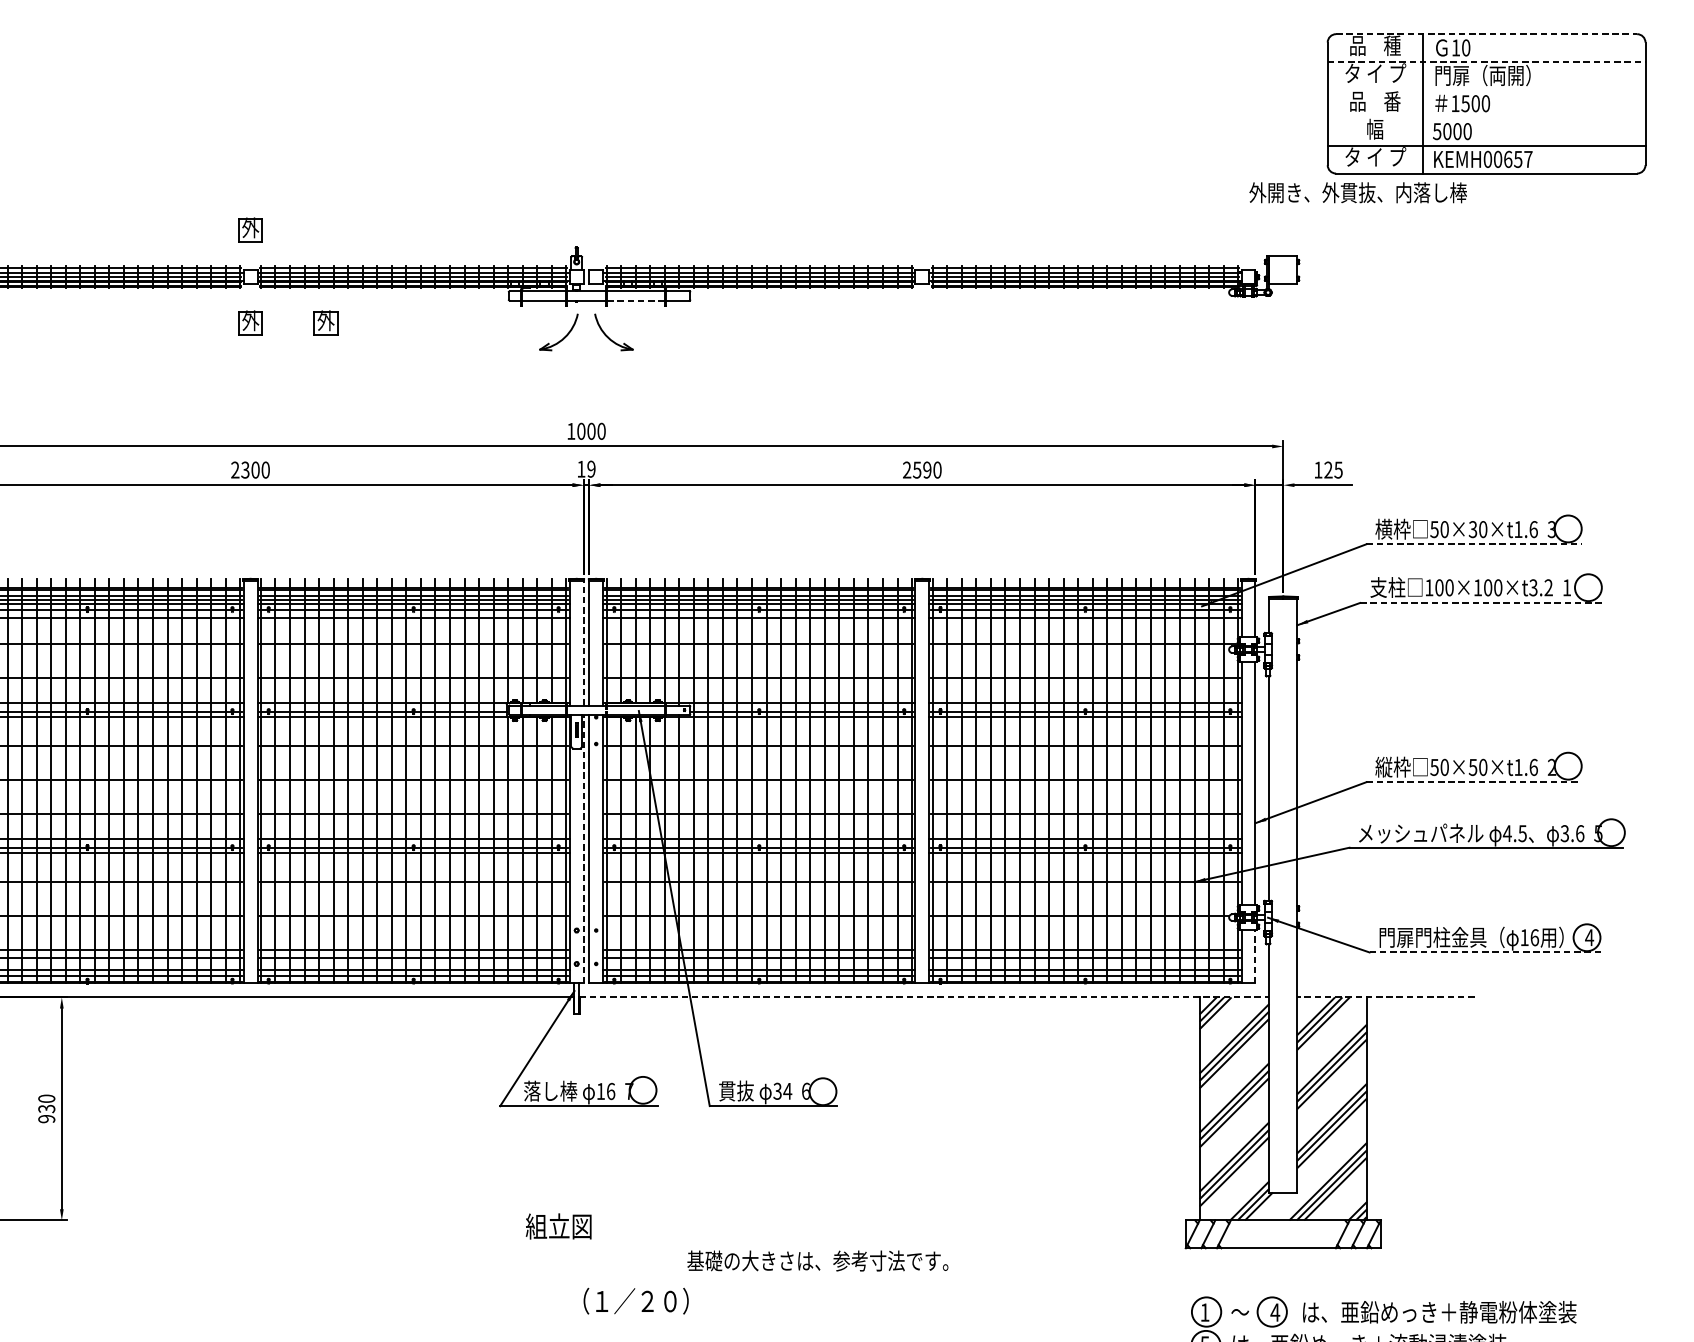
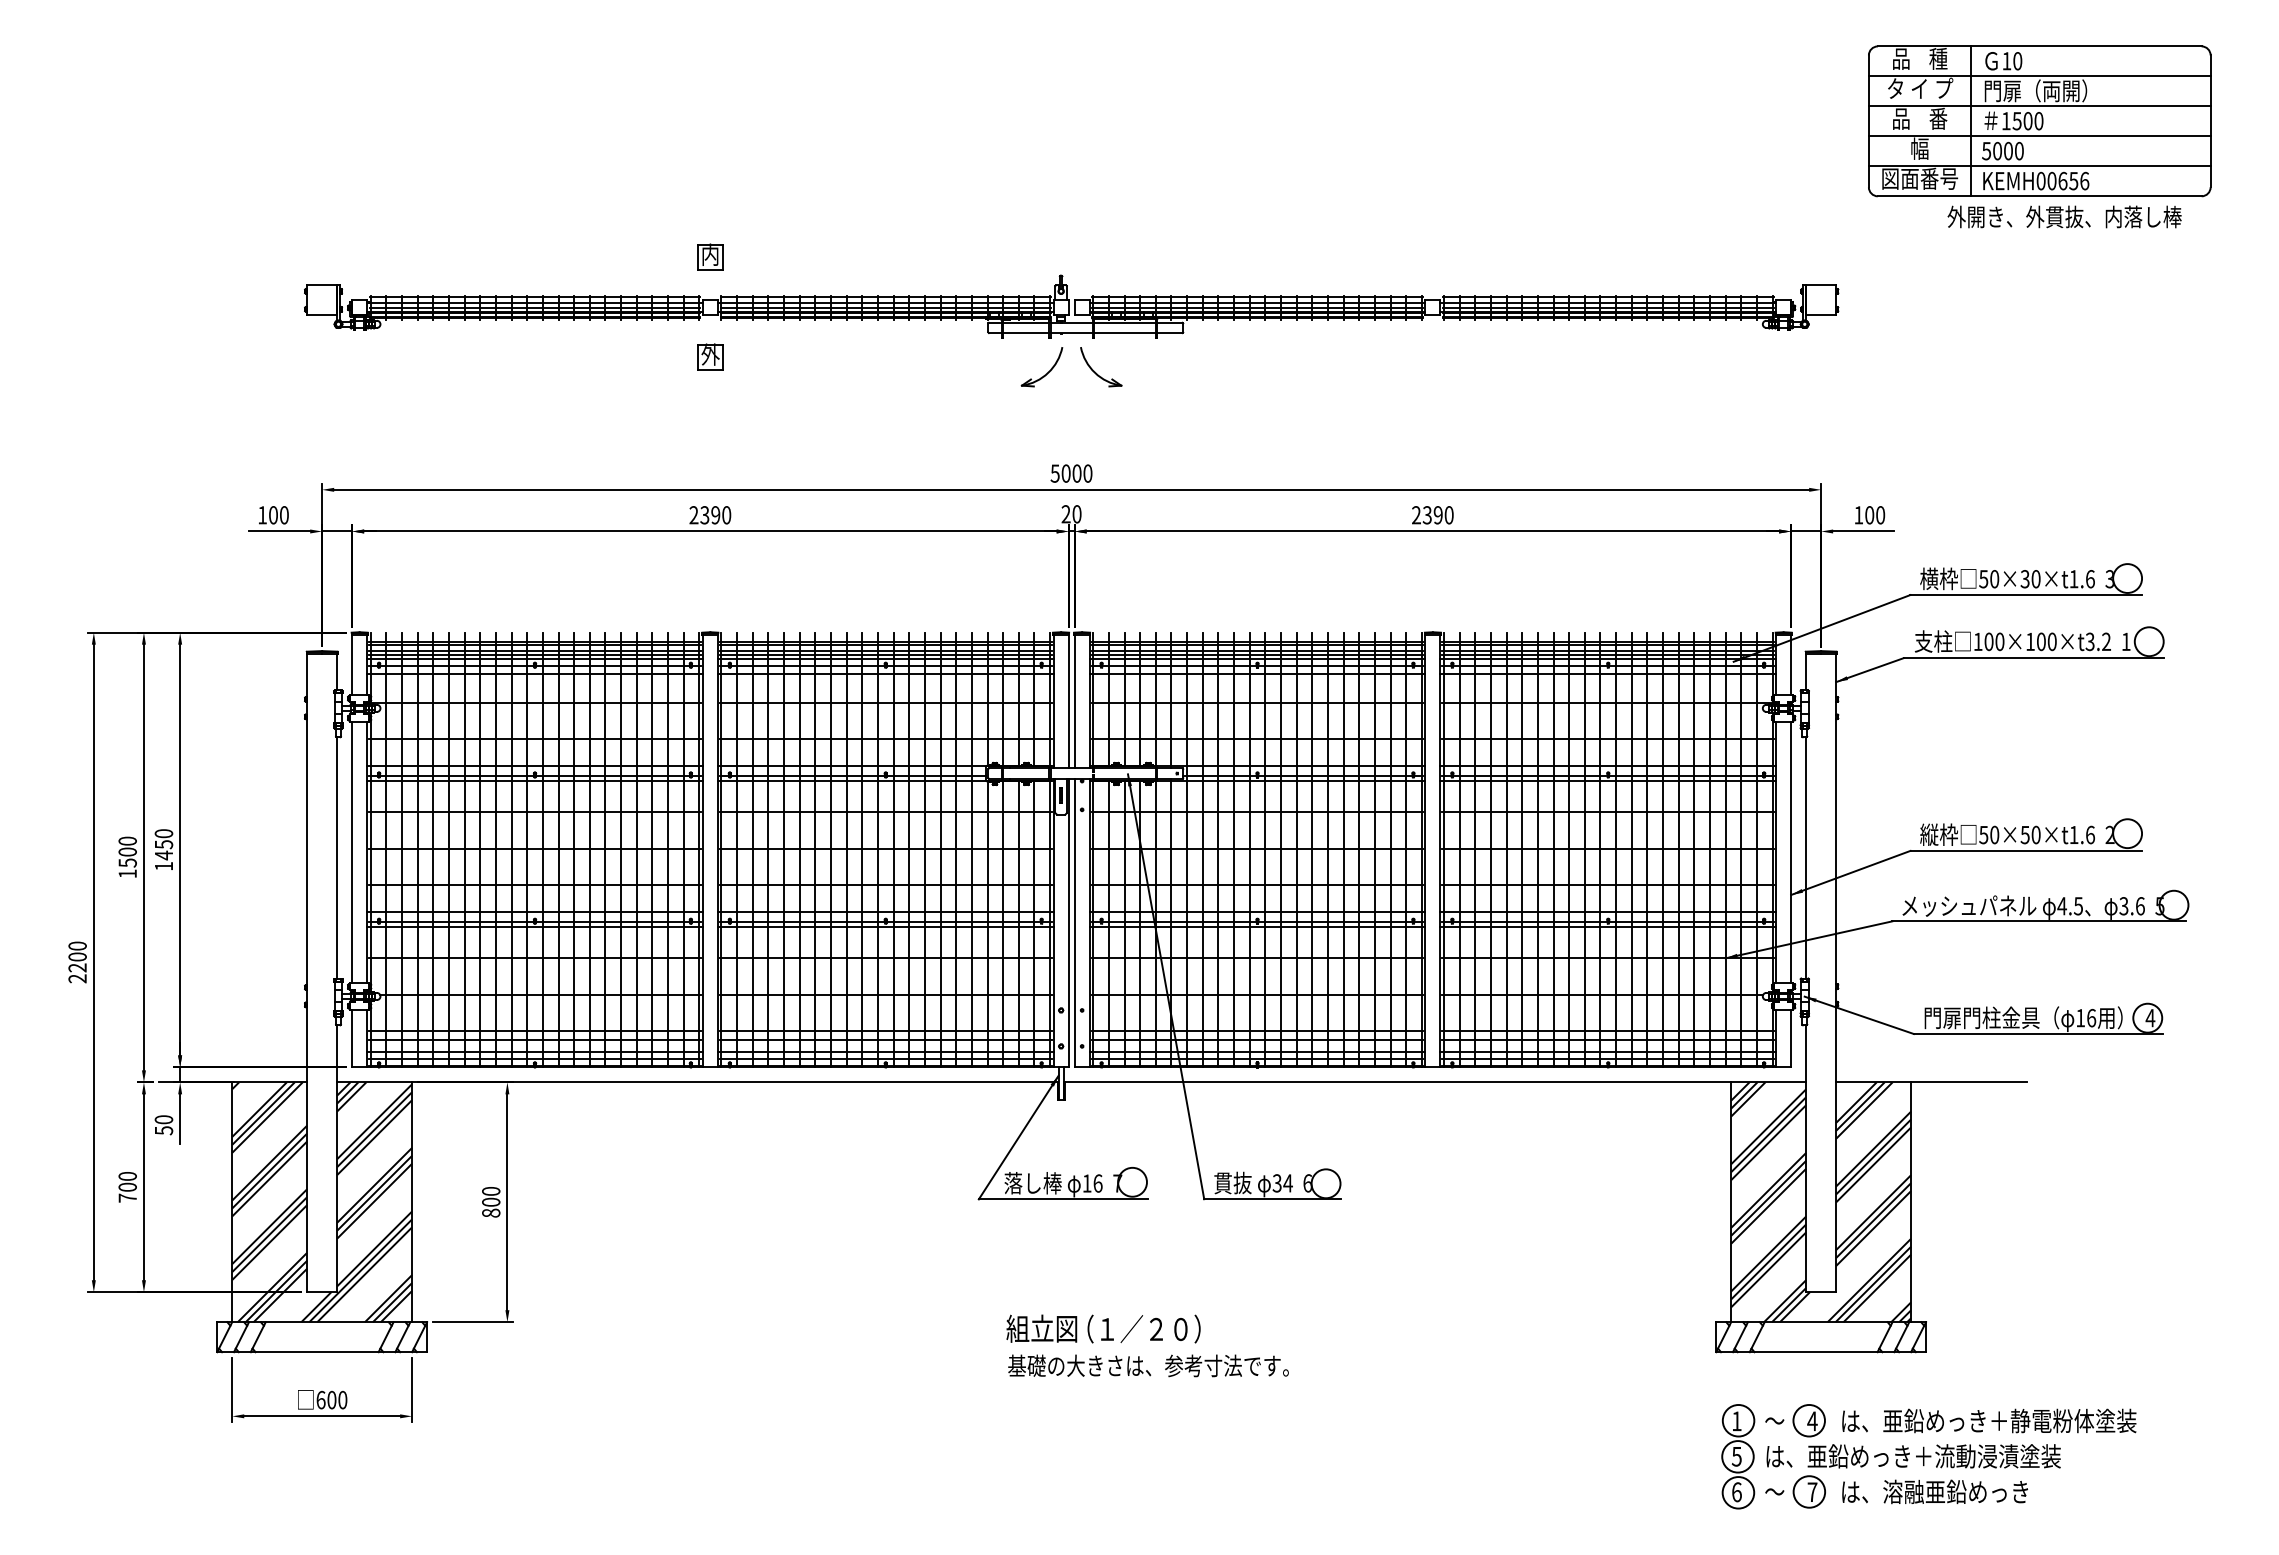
line: (1486, 34) -> (2039, 46), dashed -> solid
line: (1486, 62) -> (2039, 76), dashed -> solid
line: (1486, 90) -> (2039, 106), added
line: (1486, 117) -> (2039, 136), added
text: (1375, 156) -> (1920, 178), タ イ プ -> 図面番号
text: (1528, 158) -> (2084, 180), KEMH00657 -> KEMH00656
text: (1358, 192) -> (2064, 216), moved
text: (250, 227) -> (710, 254), 外 -> 内
line: (636, 301) -> (1125, 333), dashed -> solid
part: (325, 322) -> (791, 356), removed
text: (570, 431) -> (1054, 473), 1000 -> 5000
text: (586, 469) -> (1071, 514), 19 -> 20
text: (917, 469) -> (1427, 514), 2590 -> 2390
text: (255, 470) -> (715, 515), 2300 -> 2390
text: (1333, 470) -> (1875, 515), 125 -> 100
line: (1474, 544) -> (2026, 595), dashed -> solid
line: (1481, 603) -> (2034, 658), dashed -> solid
line: (583, 643) -> (1068, 701), dashed -> solid
line: (1474, 781) -> (2026, 850), dashed -> solid
line: (583, 848) -> (1068, 922), dashed -> solid
line: (1485, 952) -> (2038, 1034), dashed -> solid
line: (1255, 956) -> (1791, 1038), dashed -> solid
line: (924, 997) -> (1435, 1082), dashed -> solid
line: (1385, 997) -> (1930, 1082), dashed -> solid
text: (47, 1113) -> (491, 1207), 930 -> 800
text: (817, 1260) -> (1148, 1365), moved
text: (635, 1300) -> (1143, 1328), moved

